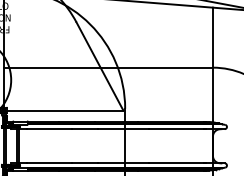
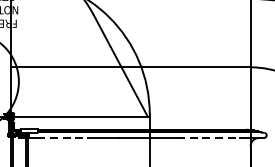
line: (49, 129) -> (62, 138), solid -> dashed
line: (176, 129) -> (208, 138), solid -> dashed

